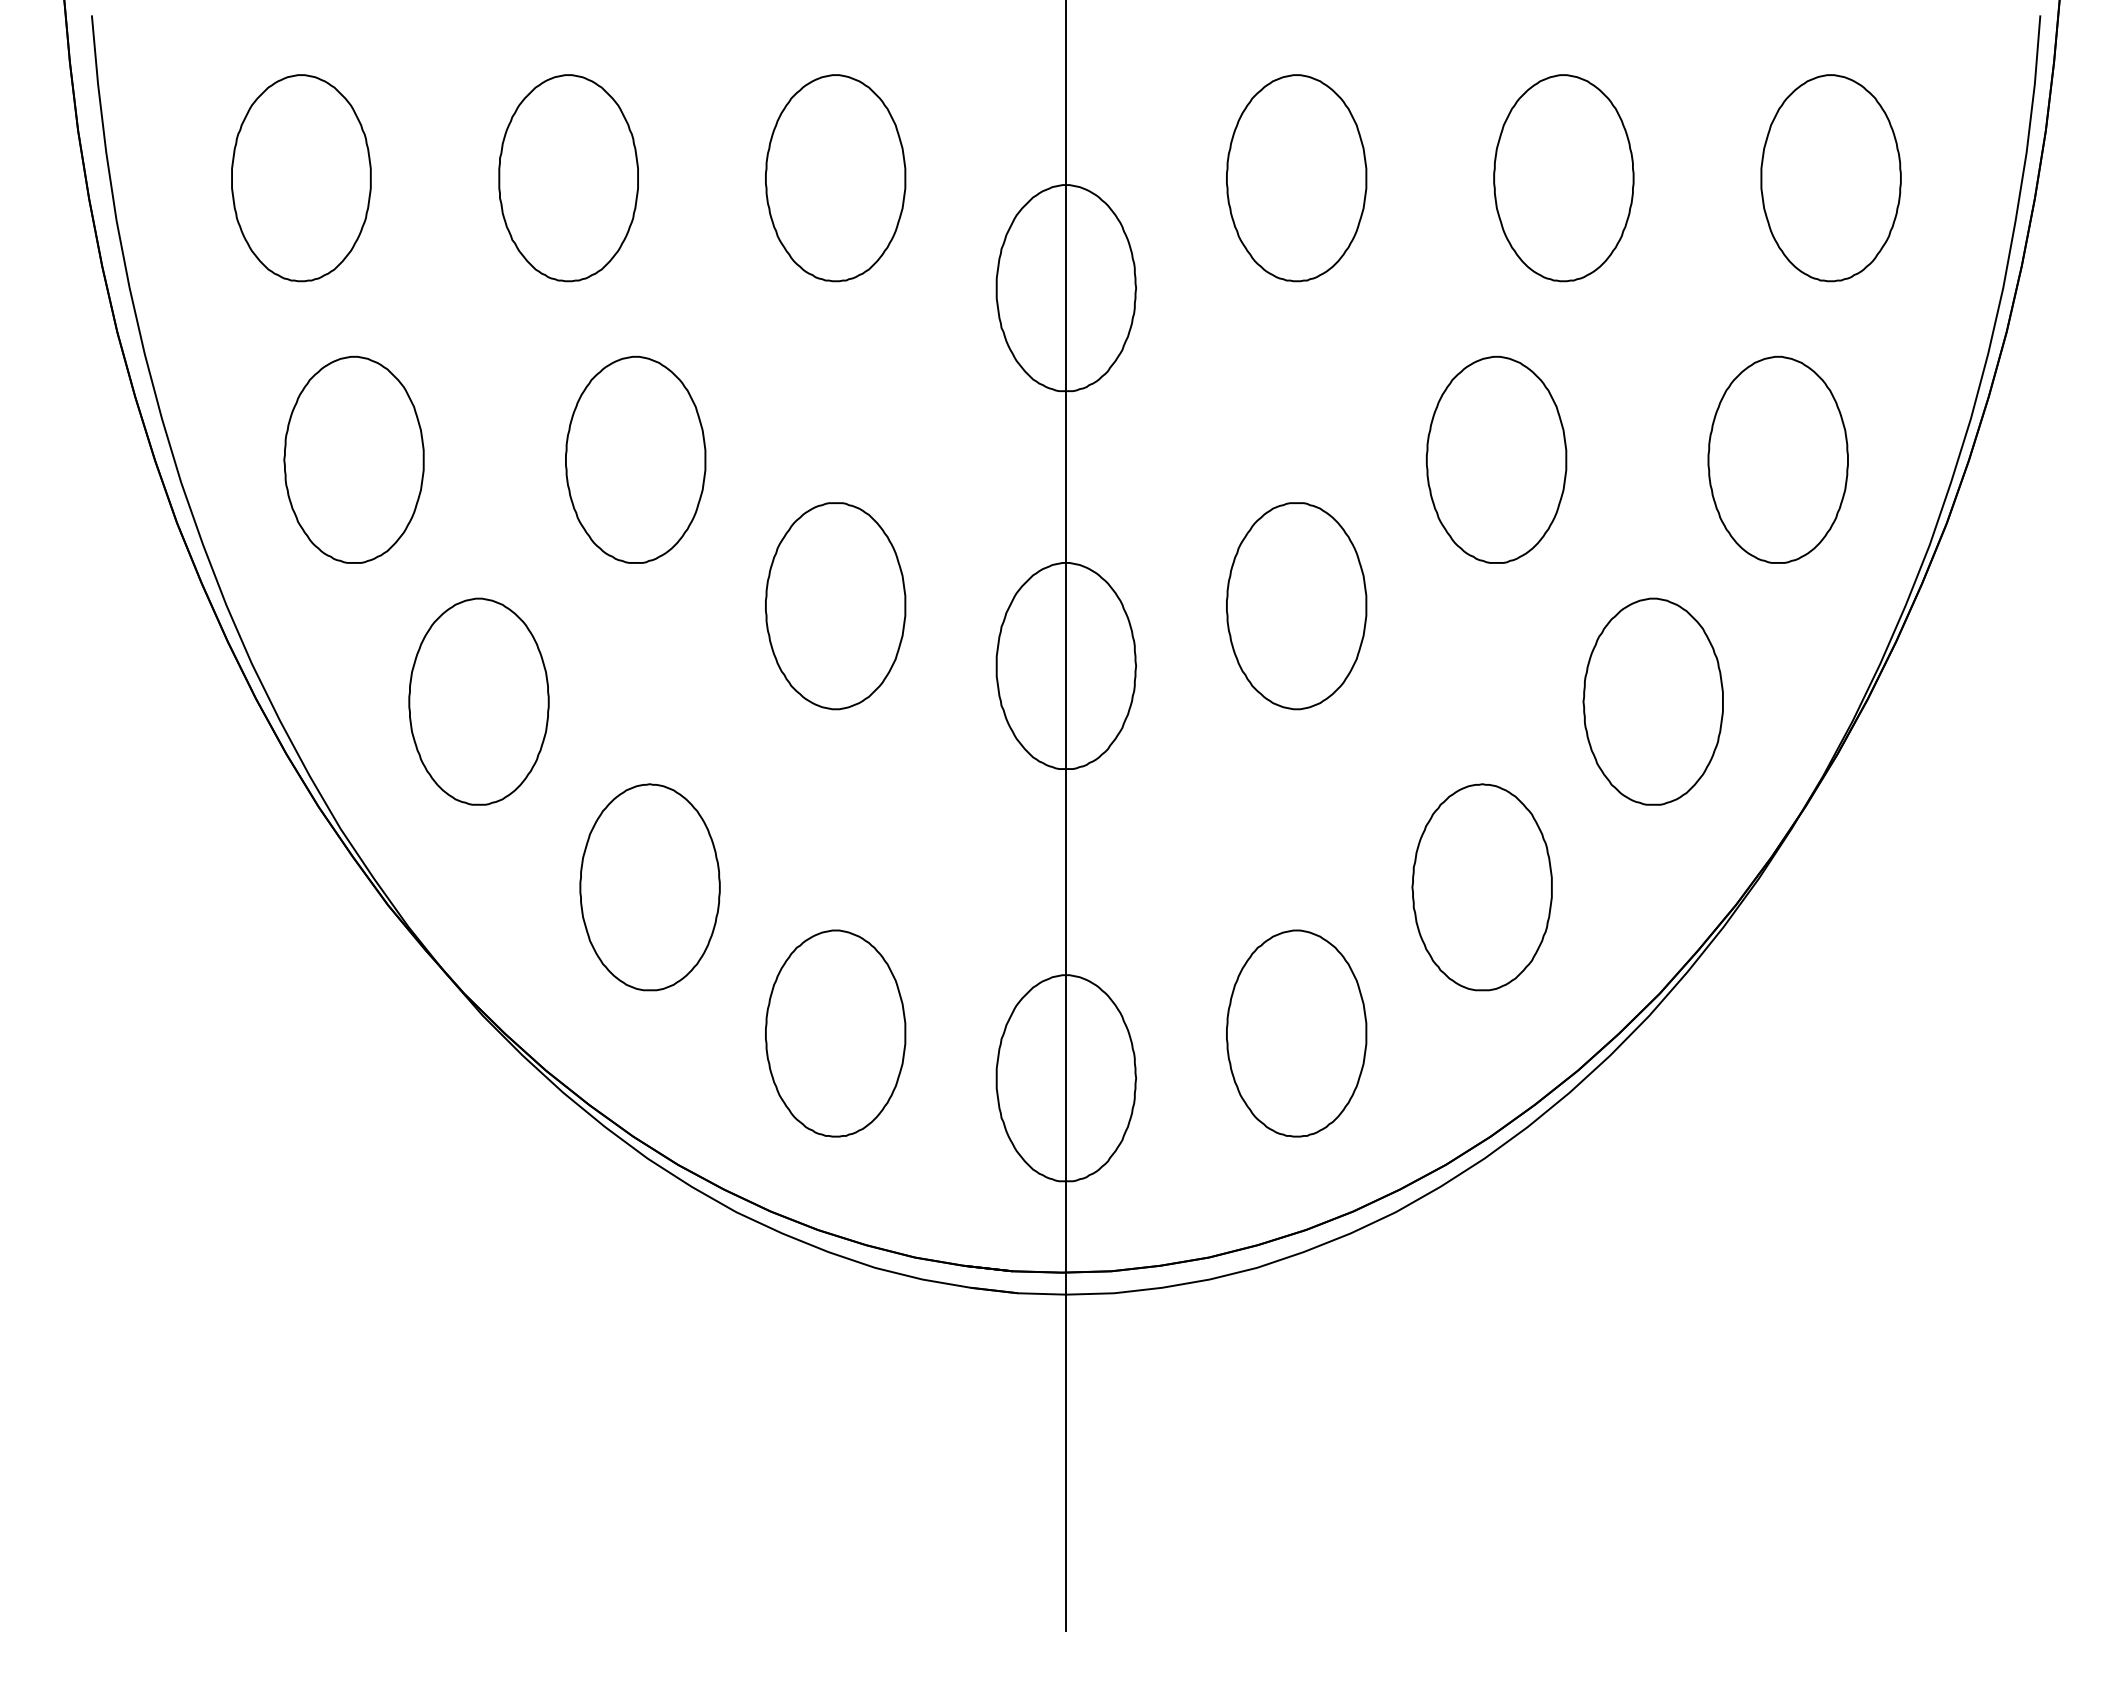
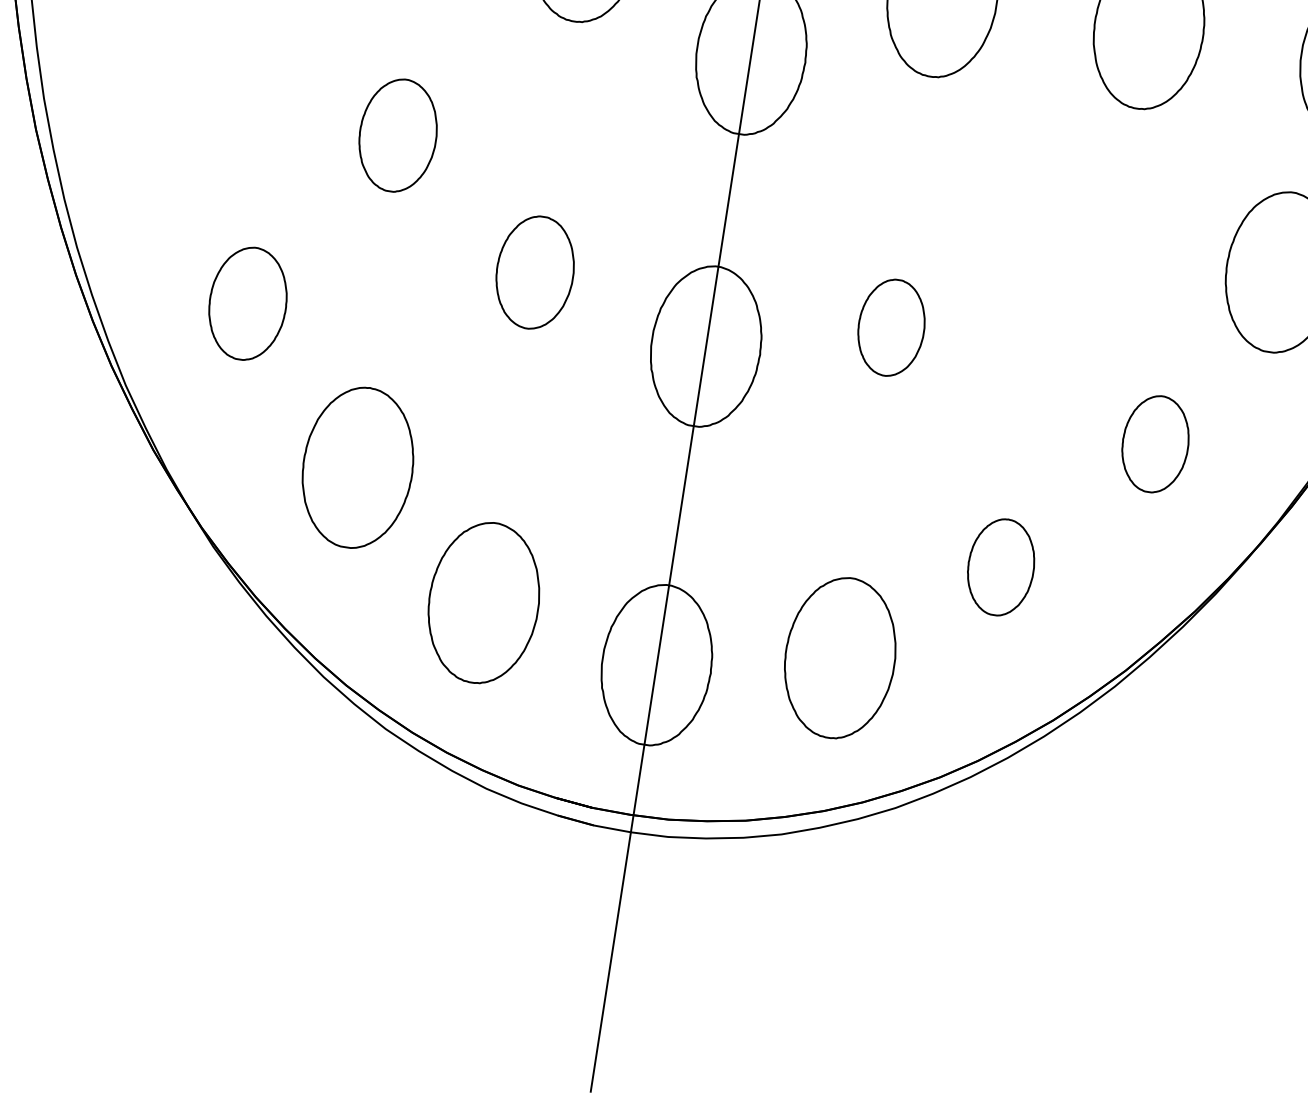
part: (353, 459) -> (179, 101), removed
part: (635, 459) -> (397, 135), size x0.7
part: (1496, 459) -> (1063, 238), removed
part: (835, 606) -> (534, 272), size x0.7
part: (1296, 606) -> (891, 327), size x0.6
part: (478, 701) -> (247, 303), size x0.7
part: (1652, 701) -> (1155, 444), size x0.6
part: (1481, 887) -> (1000, 567), size x0.6

